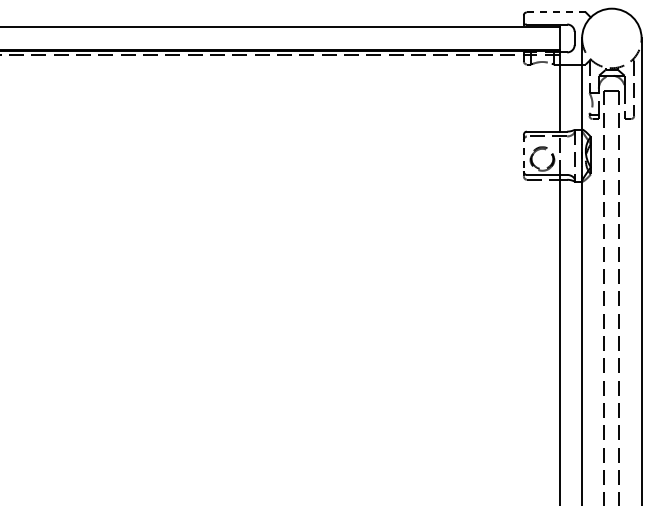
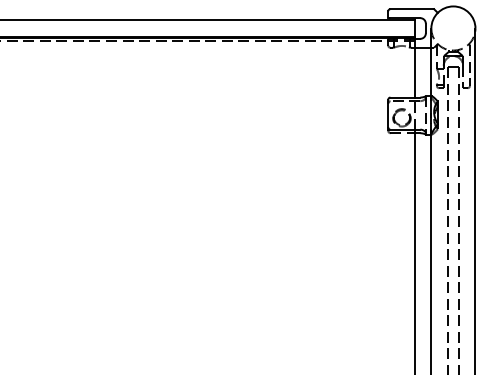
line: (555, 12) -> (411, 9), dashed -> solid
line: (523, 153) -> (387, 113), dashed -> solid

